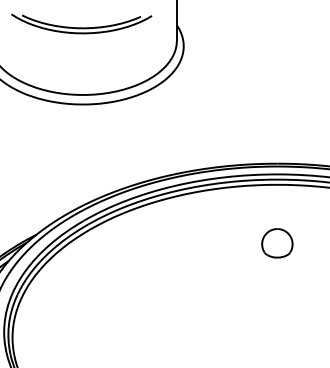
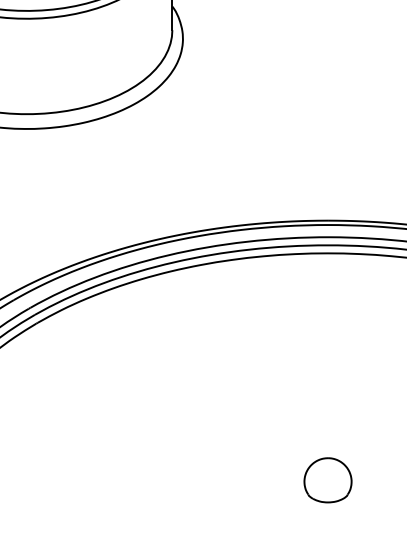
part: (277, 243) -> (328, 480), moved

